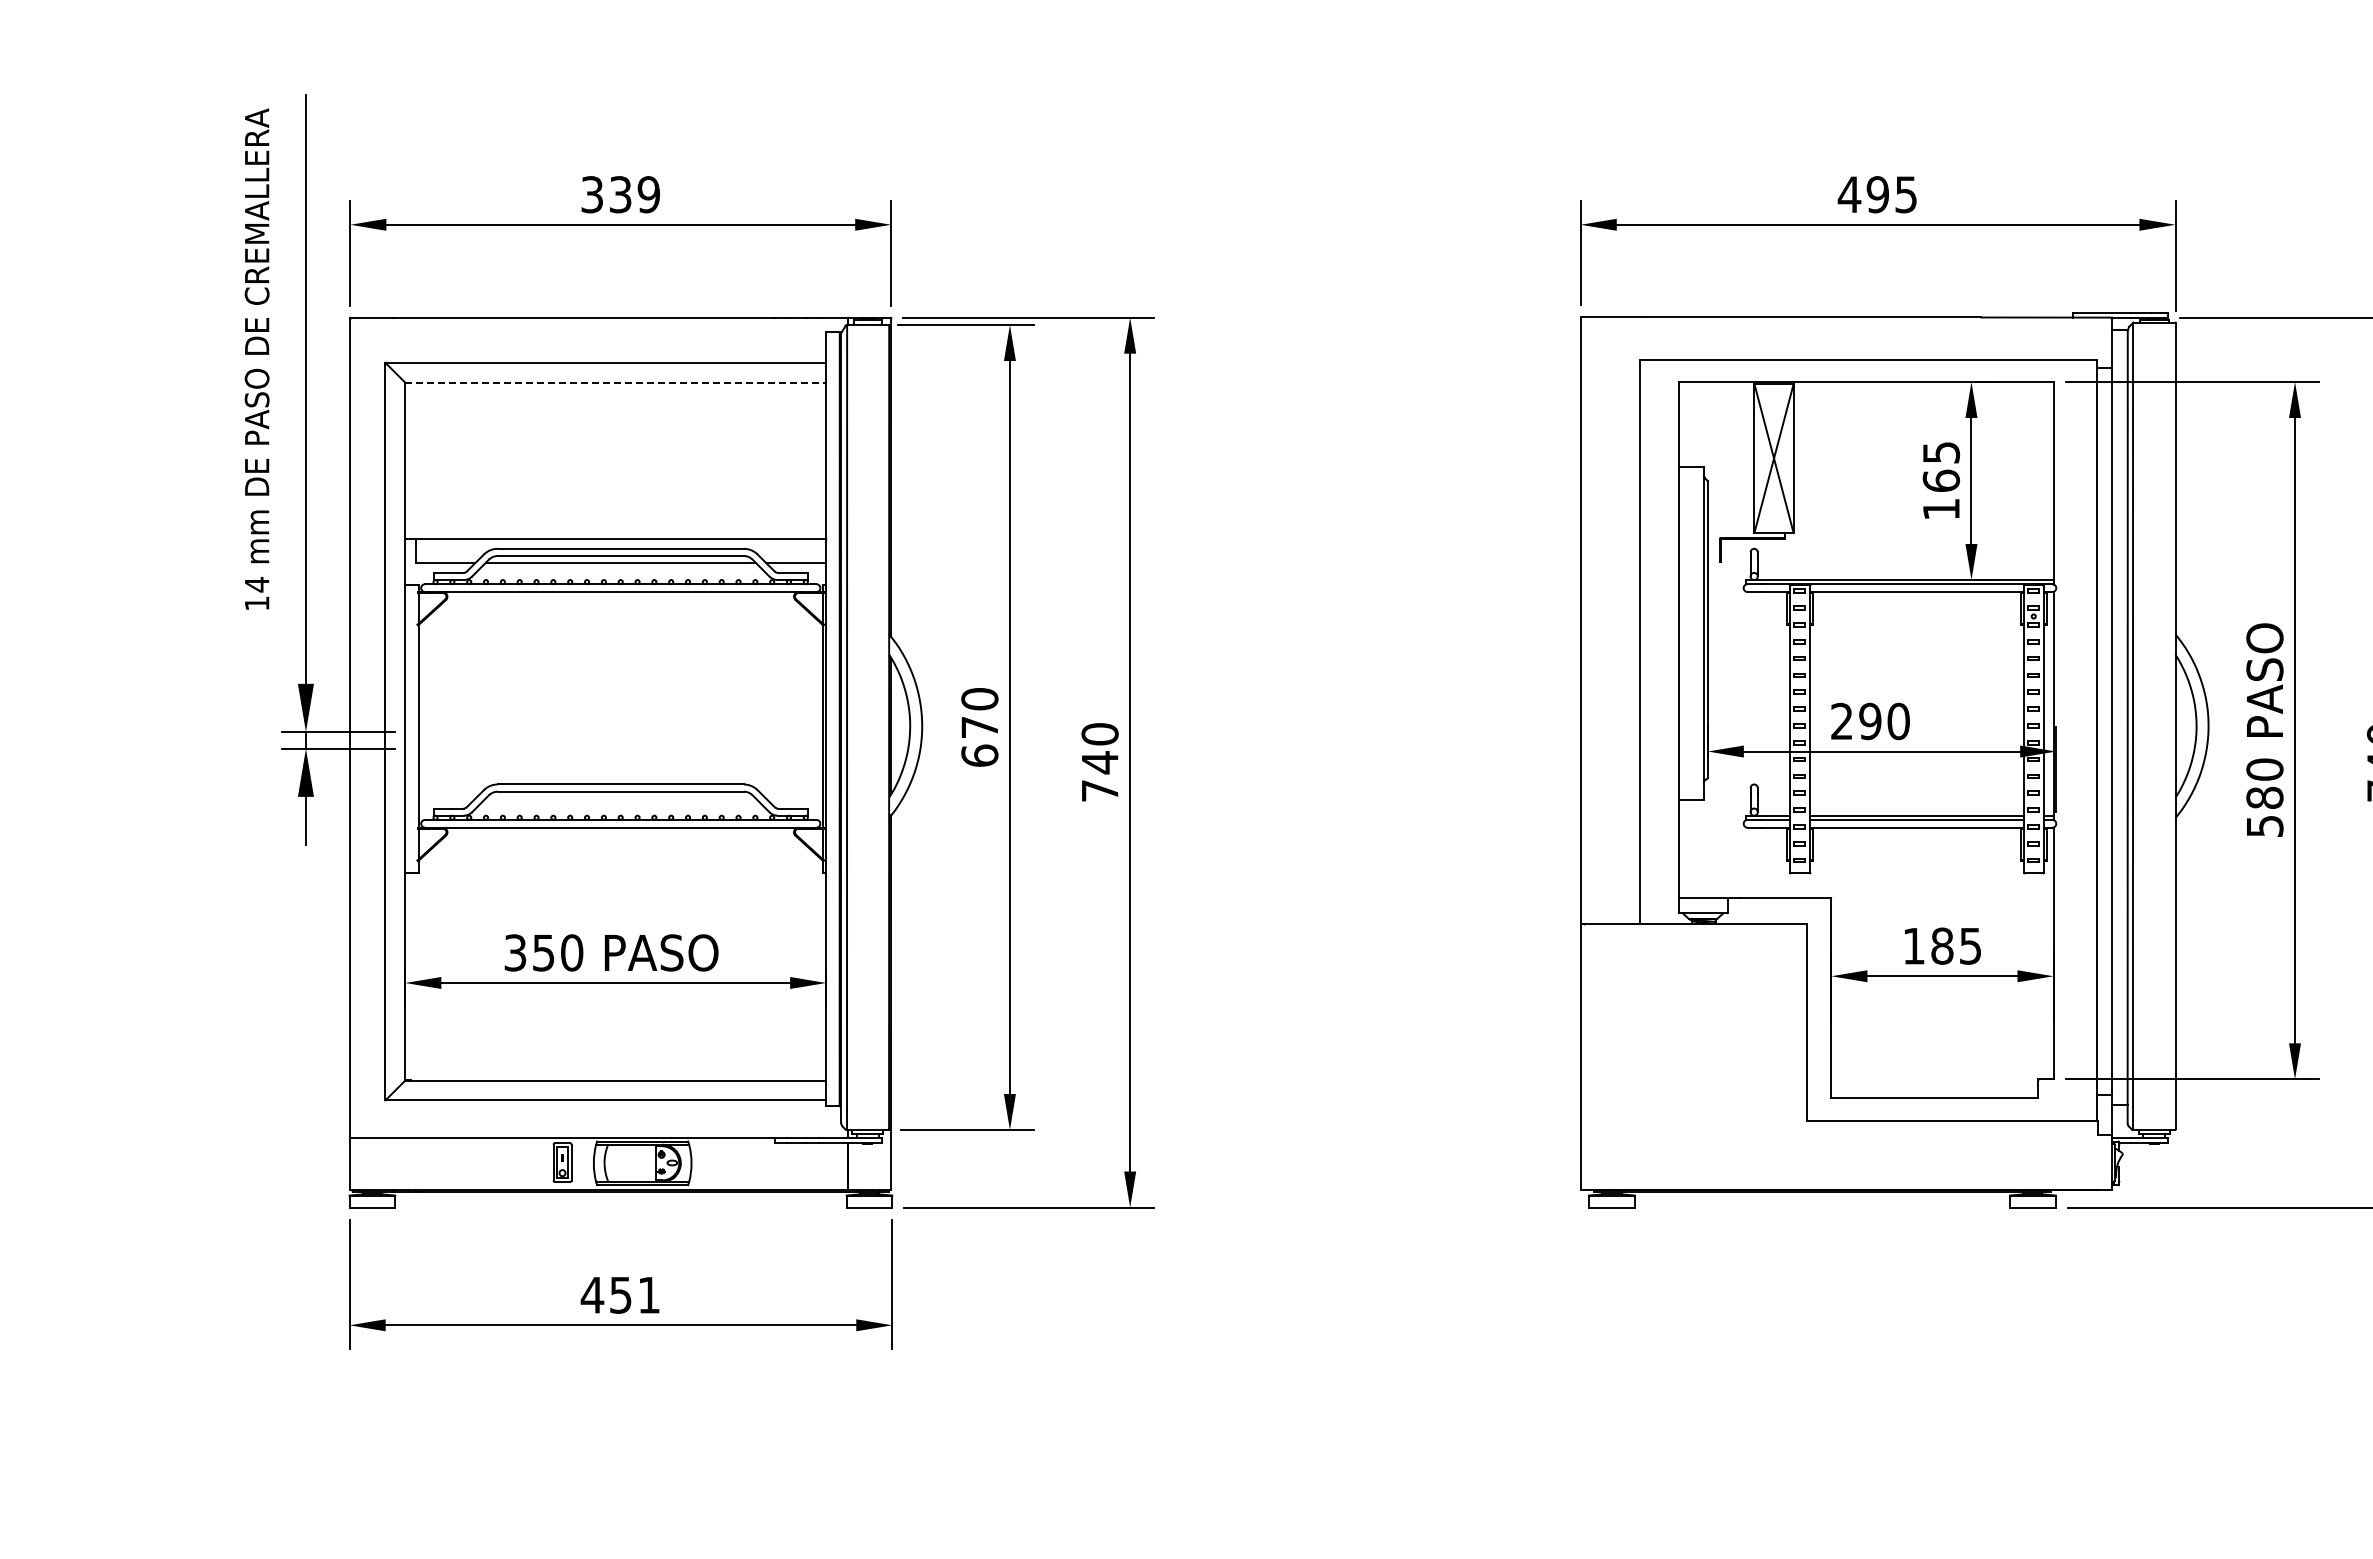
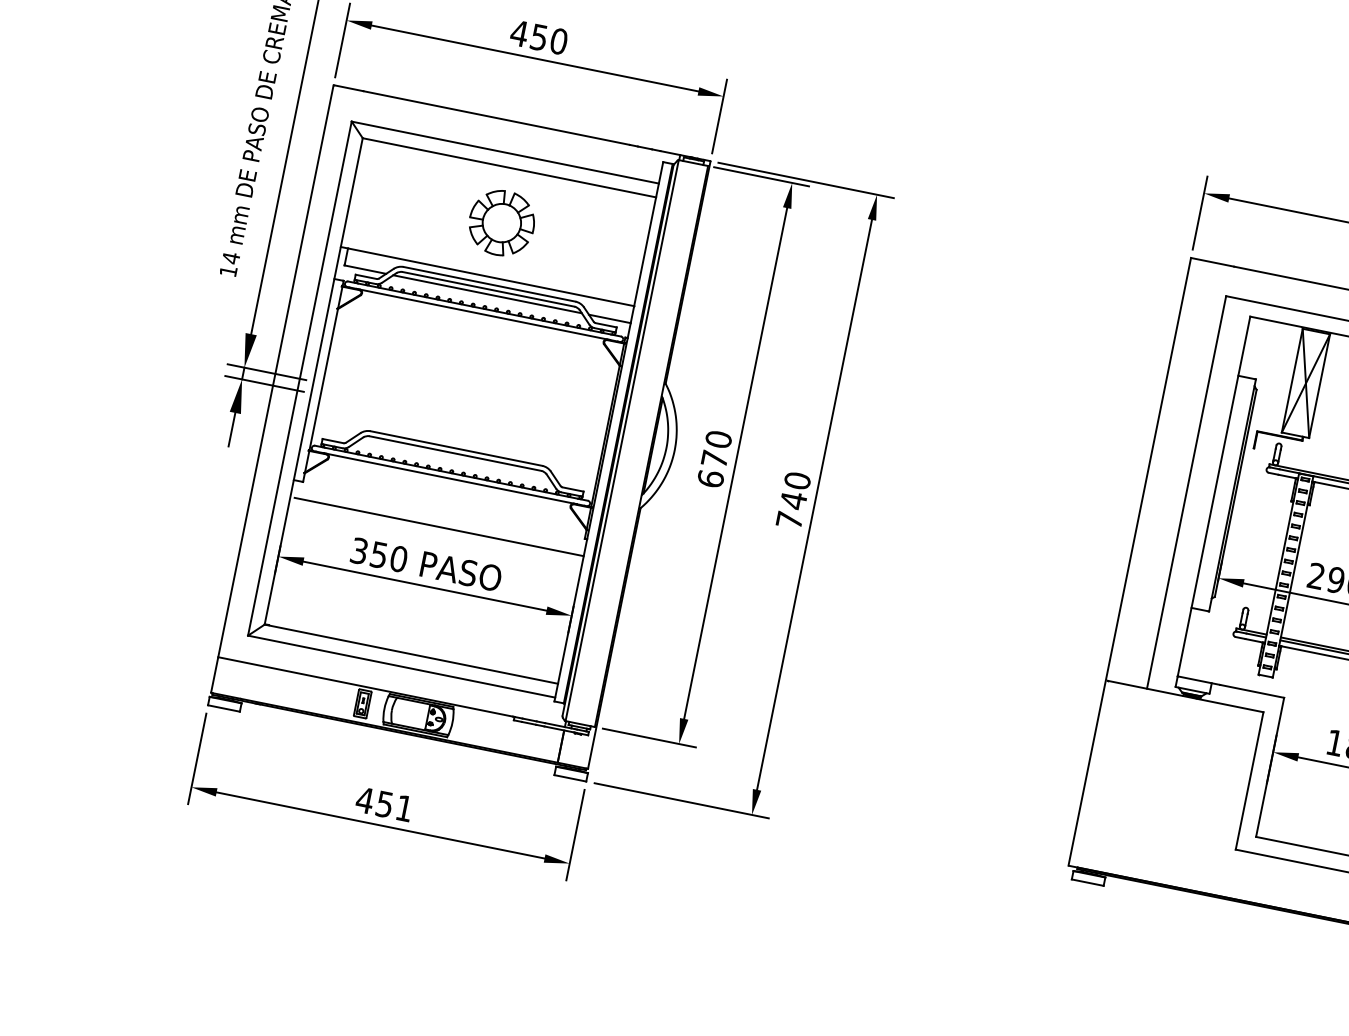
text: (620, 194) -> (539, 37), 339 -> 450
line: (615, 382) -> (509, 167), dashed -> solid
part: (620, 461) -> (501, 223), added
line: (618, 897) -> (439, 526), added

